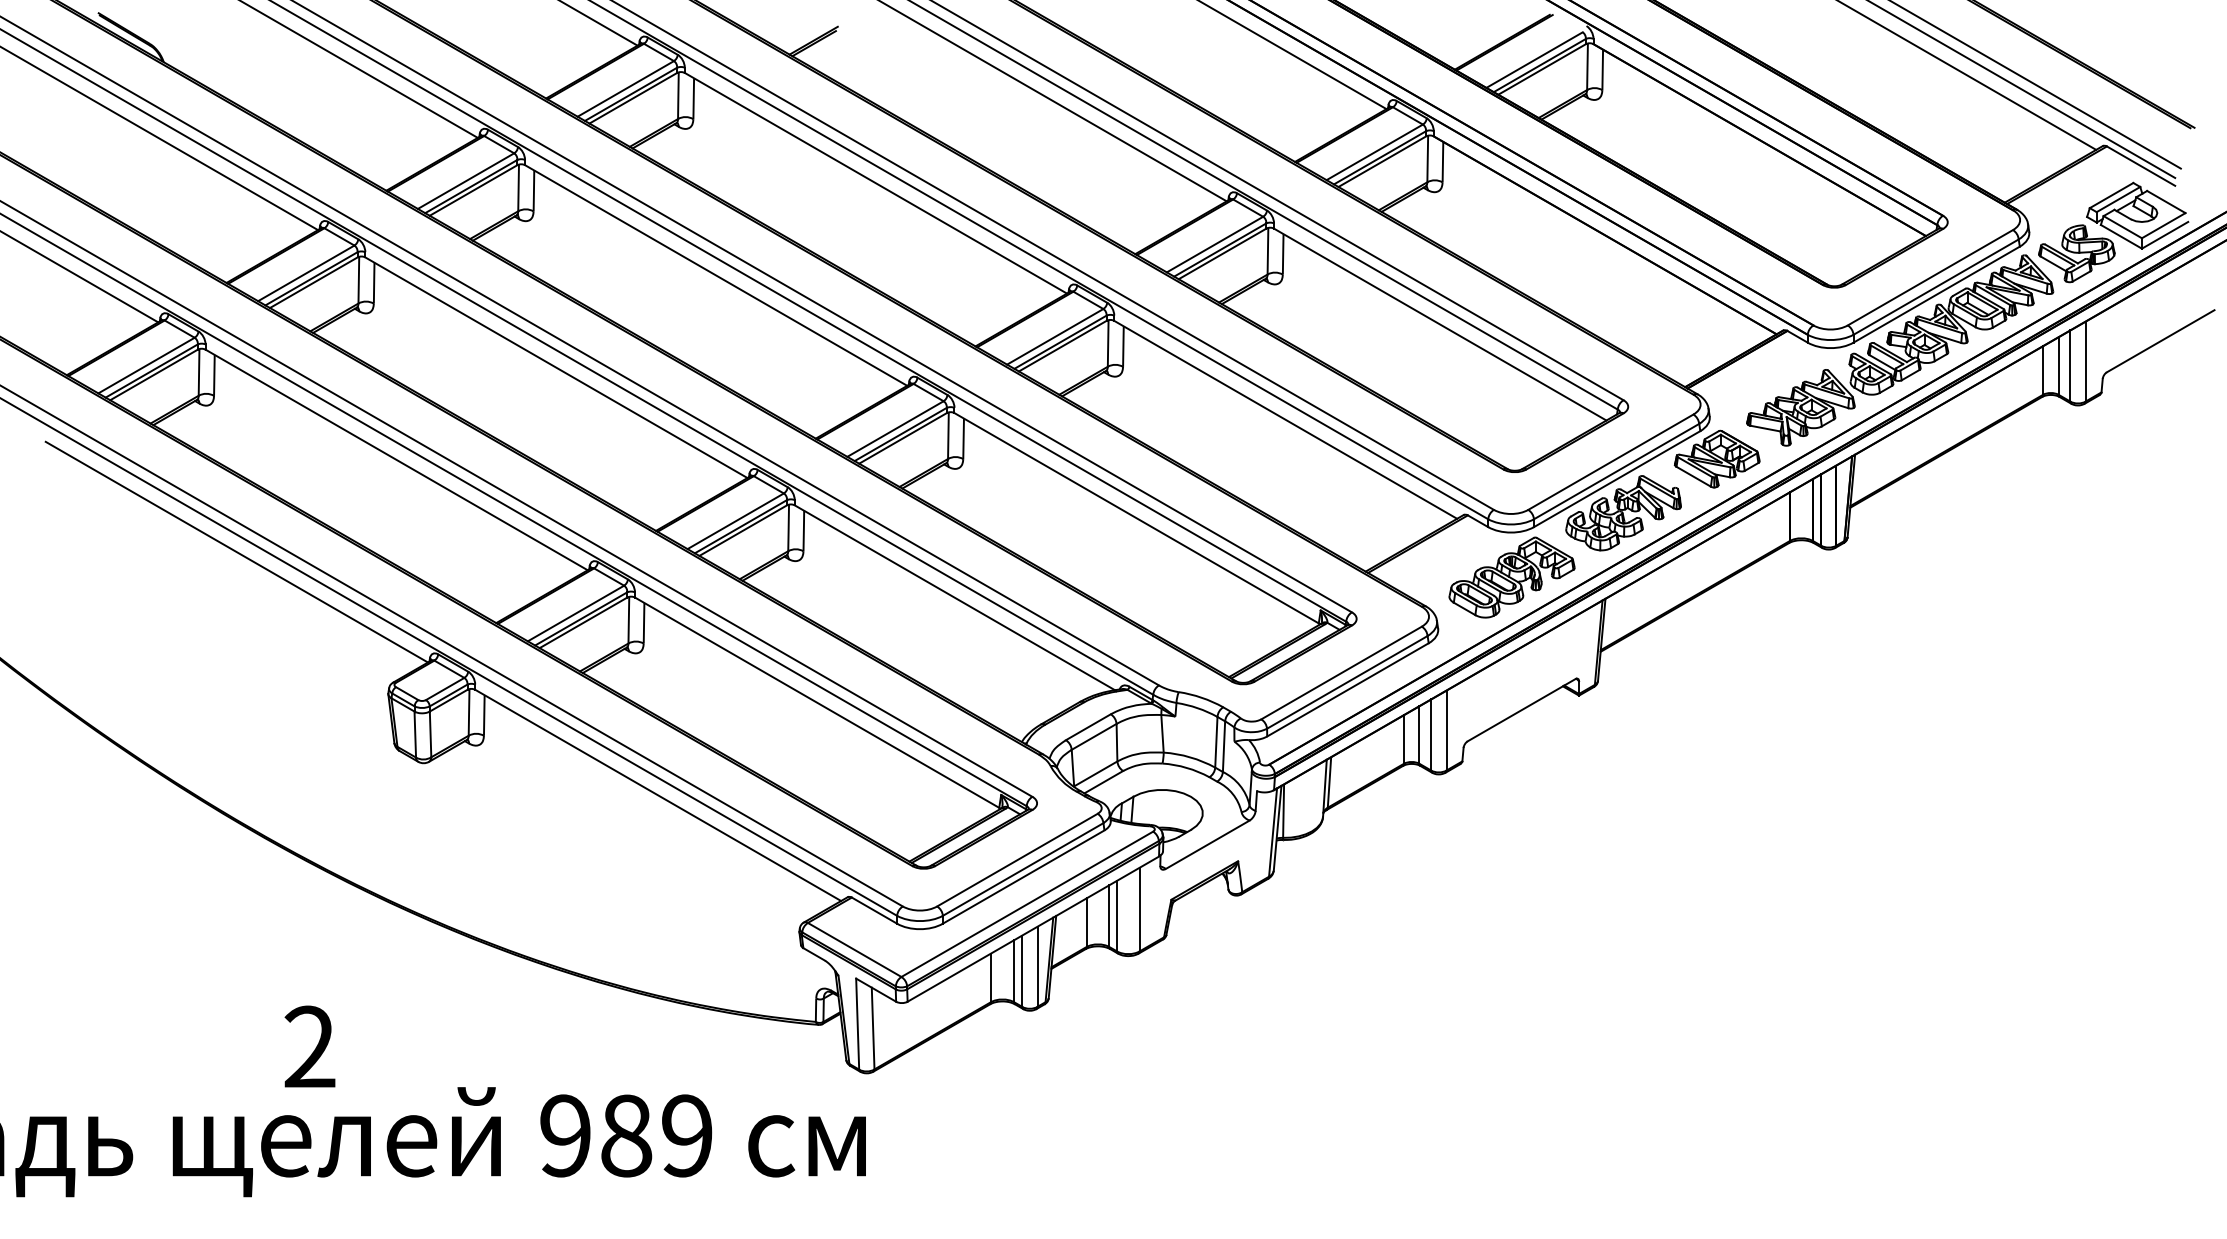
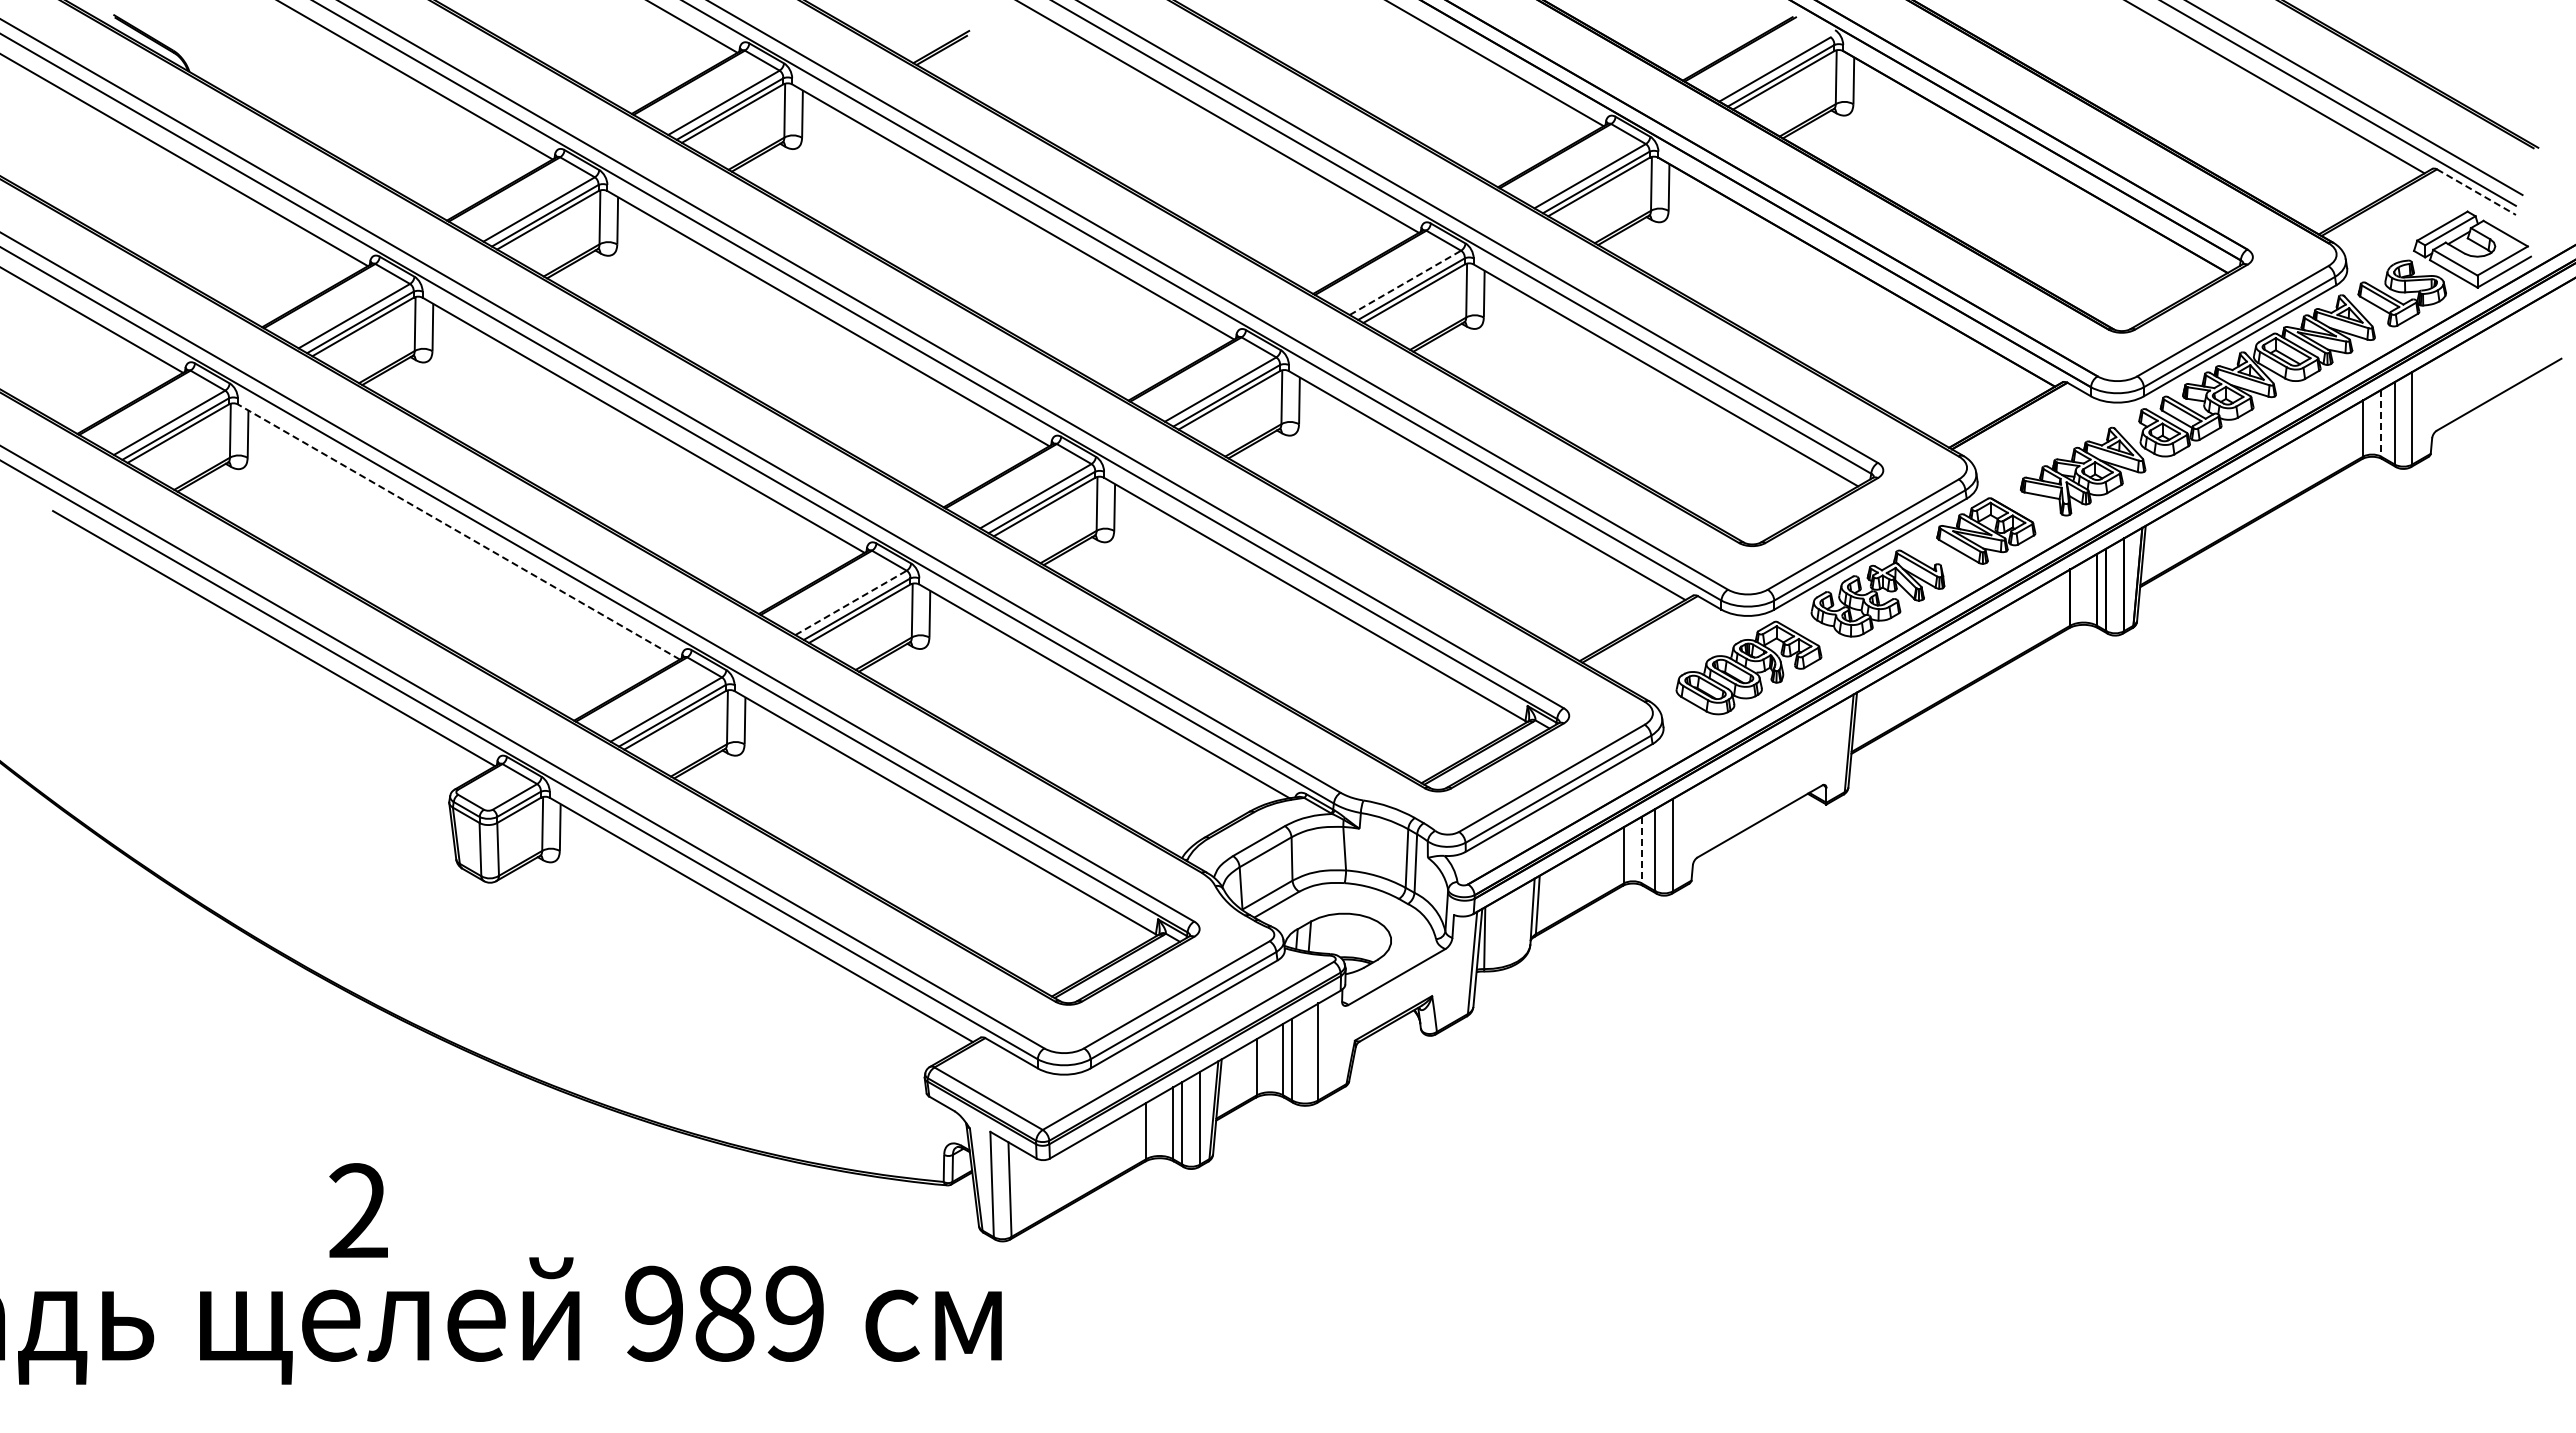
line: (2141, 166) -> (2476, 192), solid -> dashed
line: (1215, 244) -> (1405, 282), solid -> dashed
line: (2058, 366) -> (2381, 423), solid -> dashed
line: (396, 459) -> (458, 531), solid -> dashed
line: (736, 520) -> (851, 602), solid -> dashed
line: (1419, 735) -> (1641, 850), solid -> dashed

